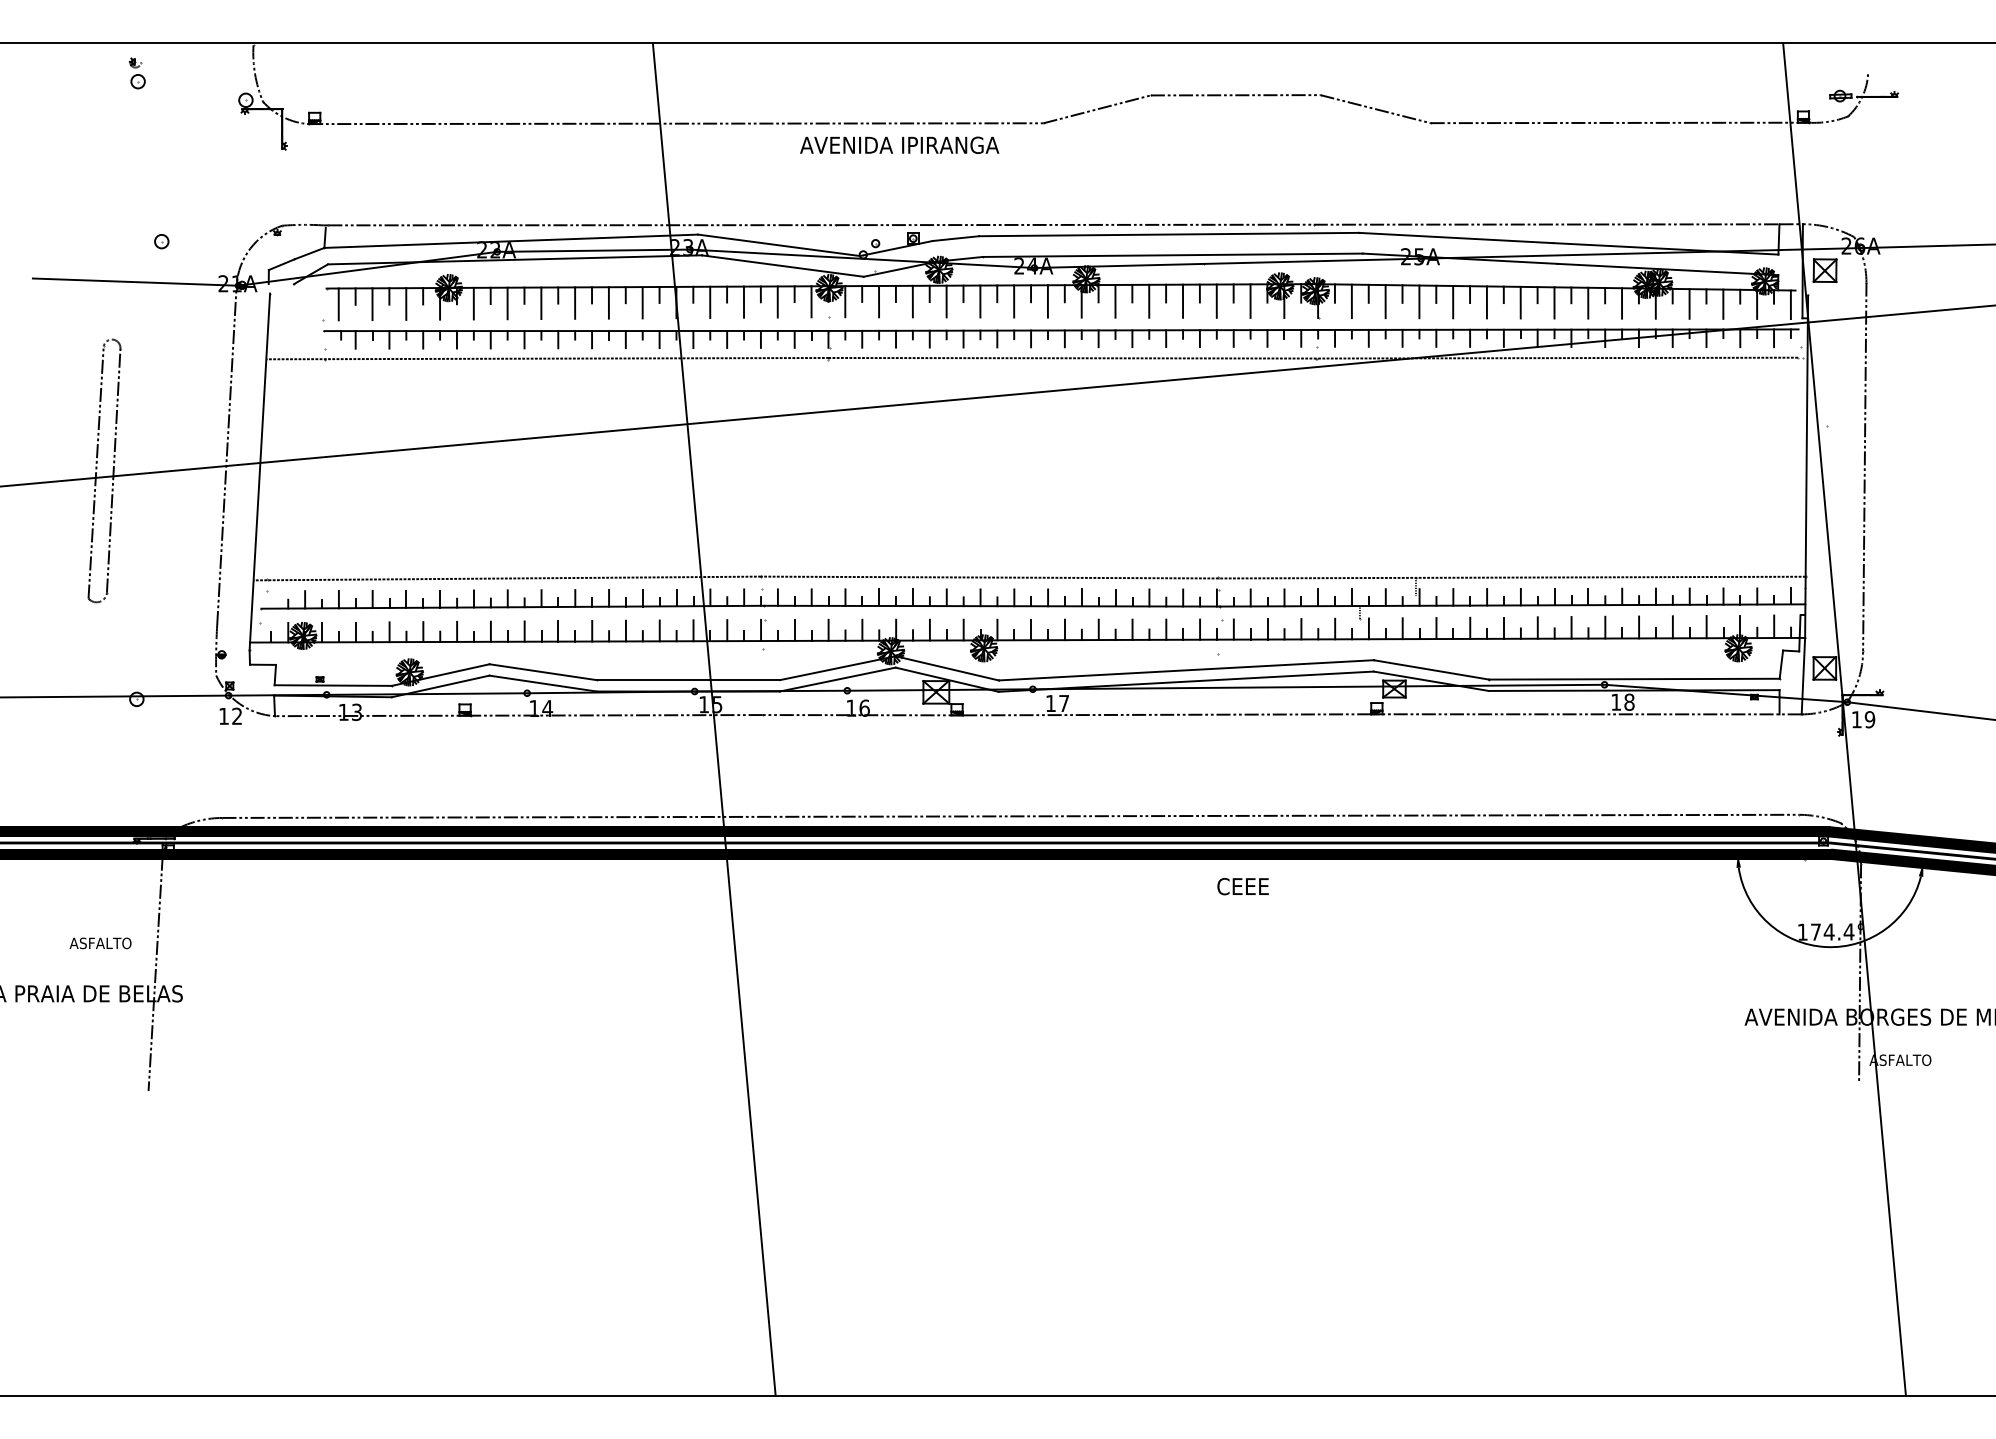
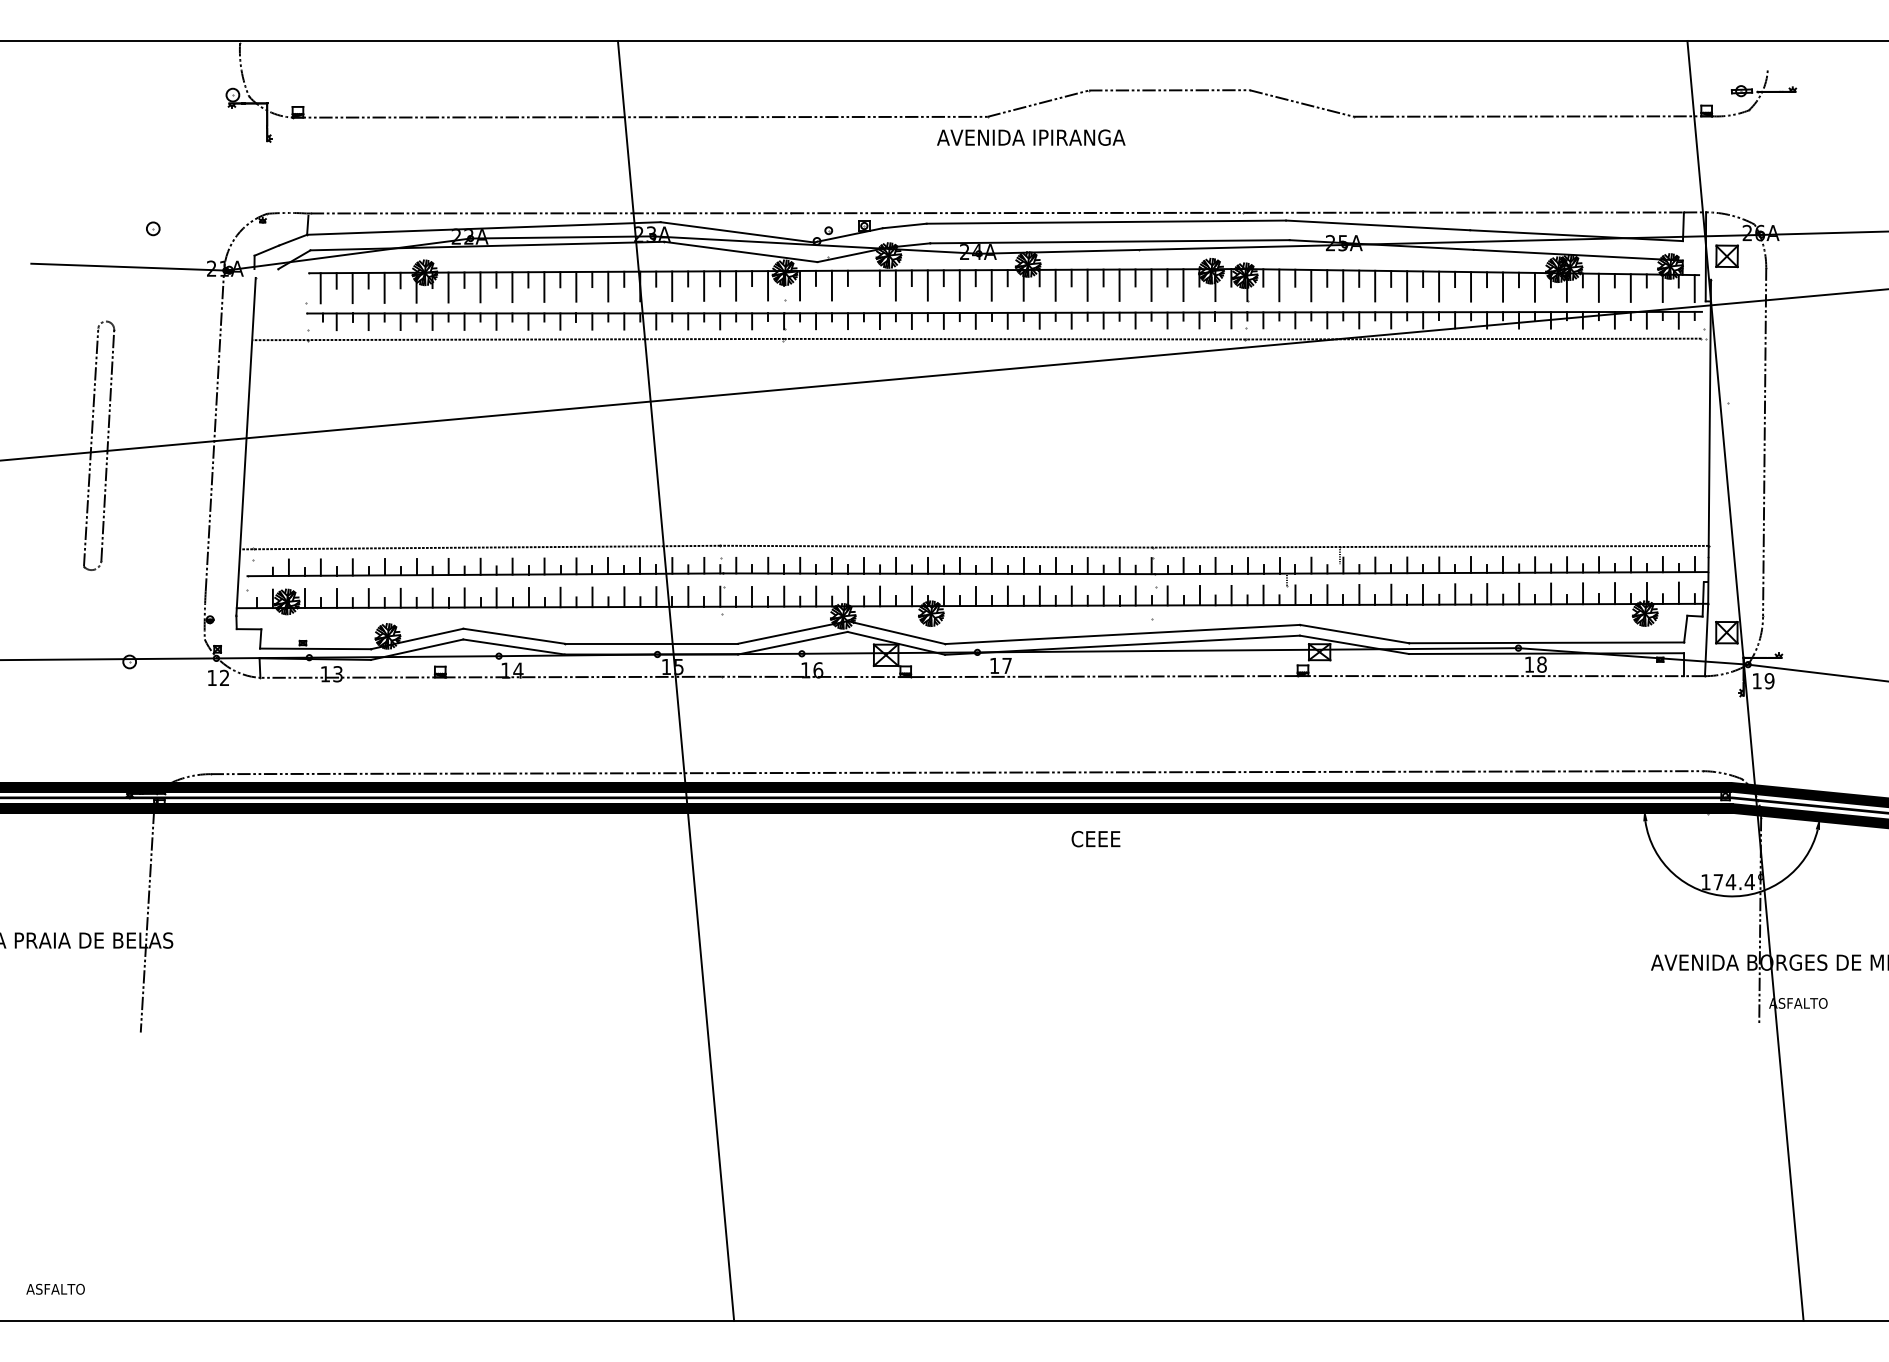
part: (137, 73) -> (130, 69), removed
text: (899, 144) -> (1031, 136), moved
line: (912, 301) -> (863, 285), removed
text: (1242, 886) -> (1095, 839), moved
text: (100, 943) -> (55, 1289), moved

